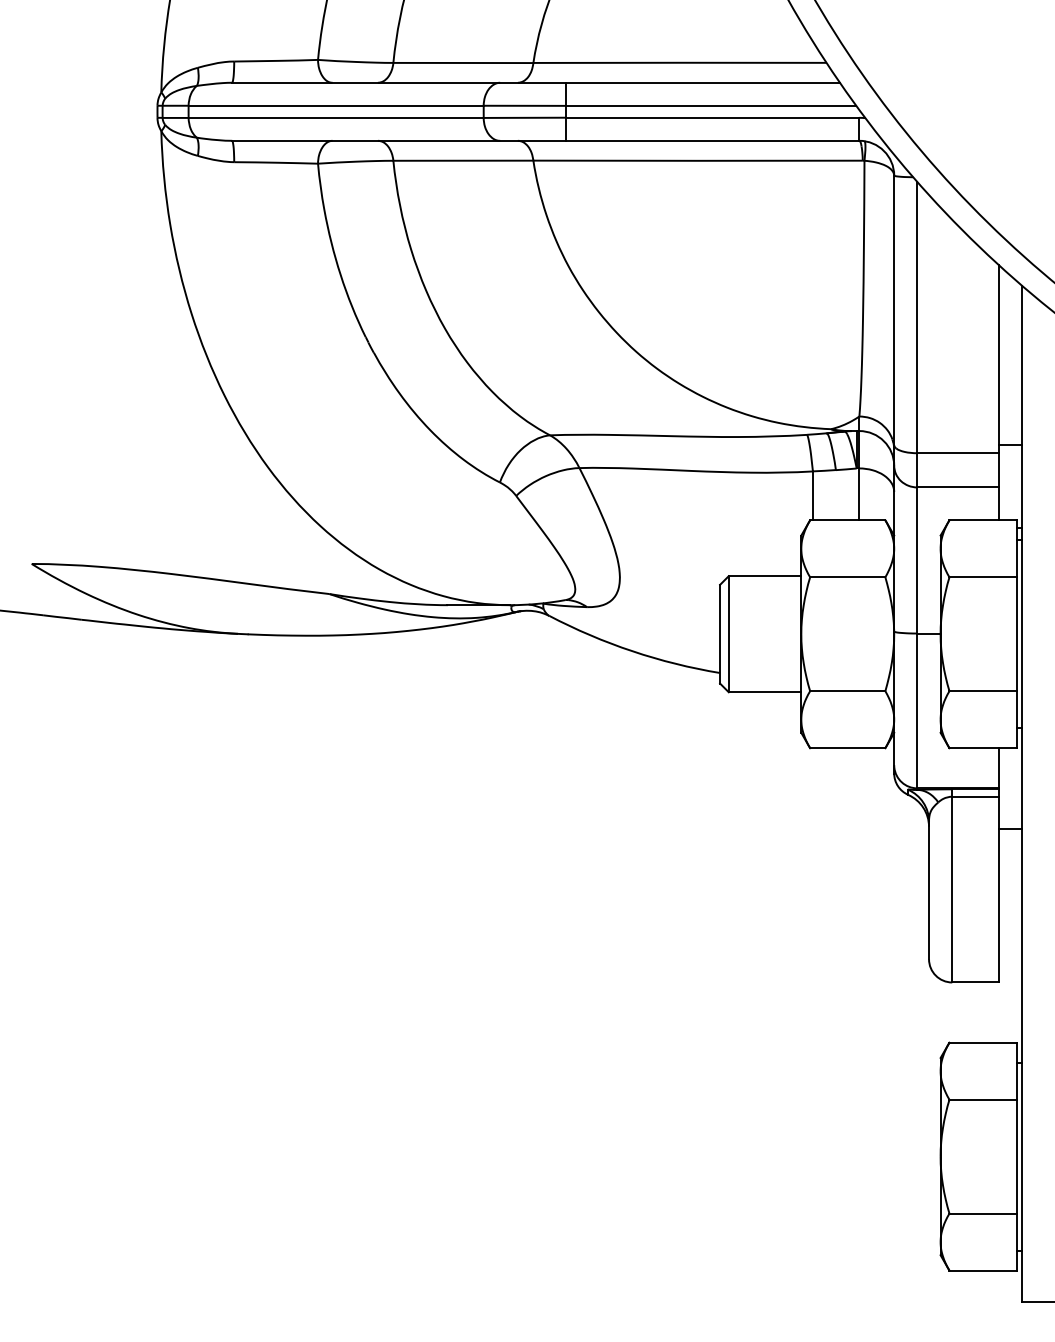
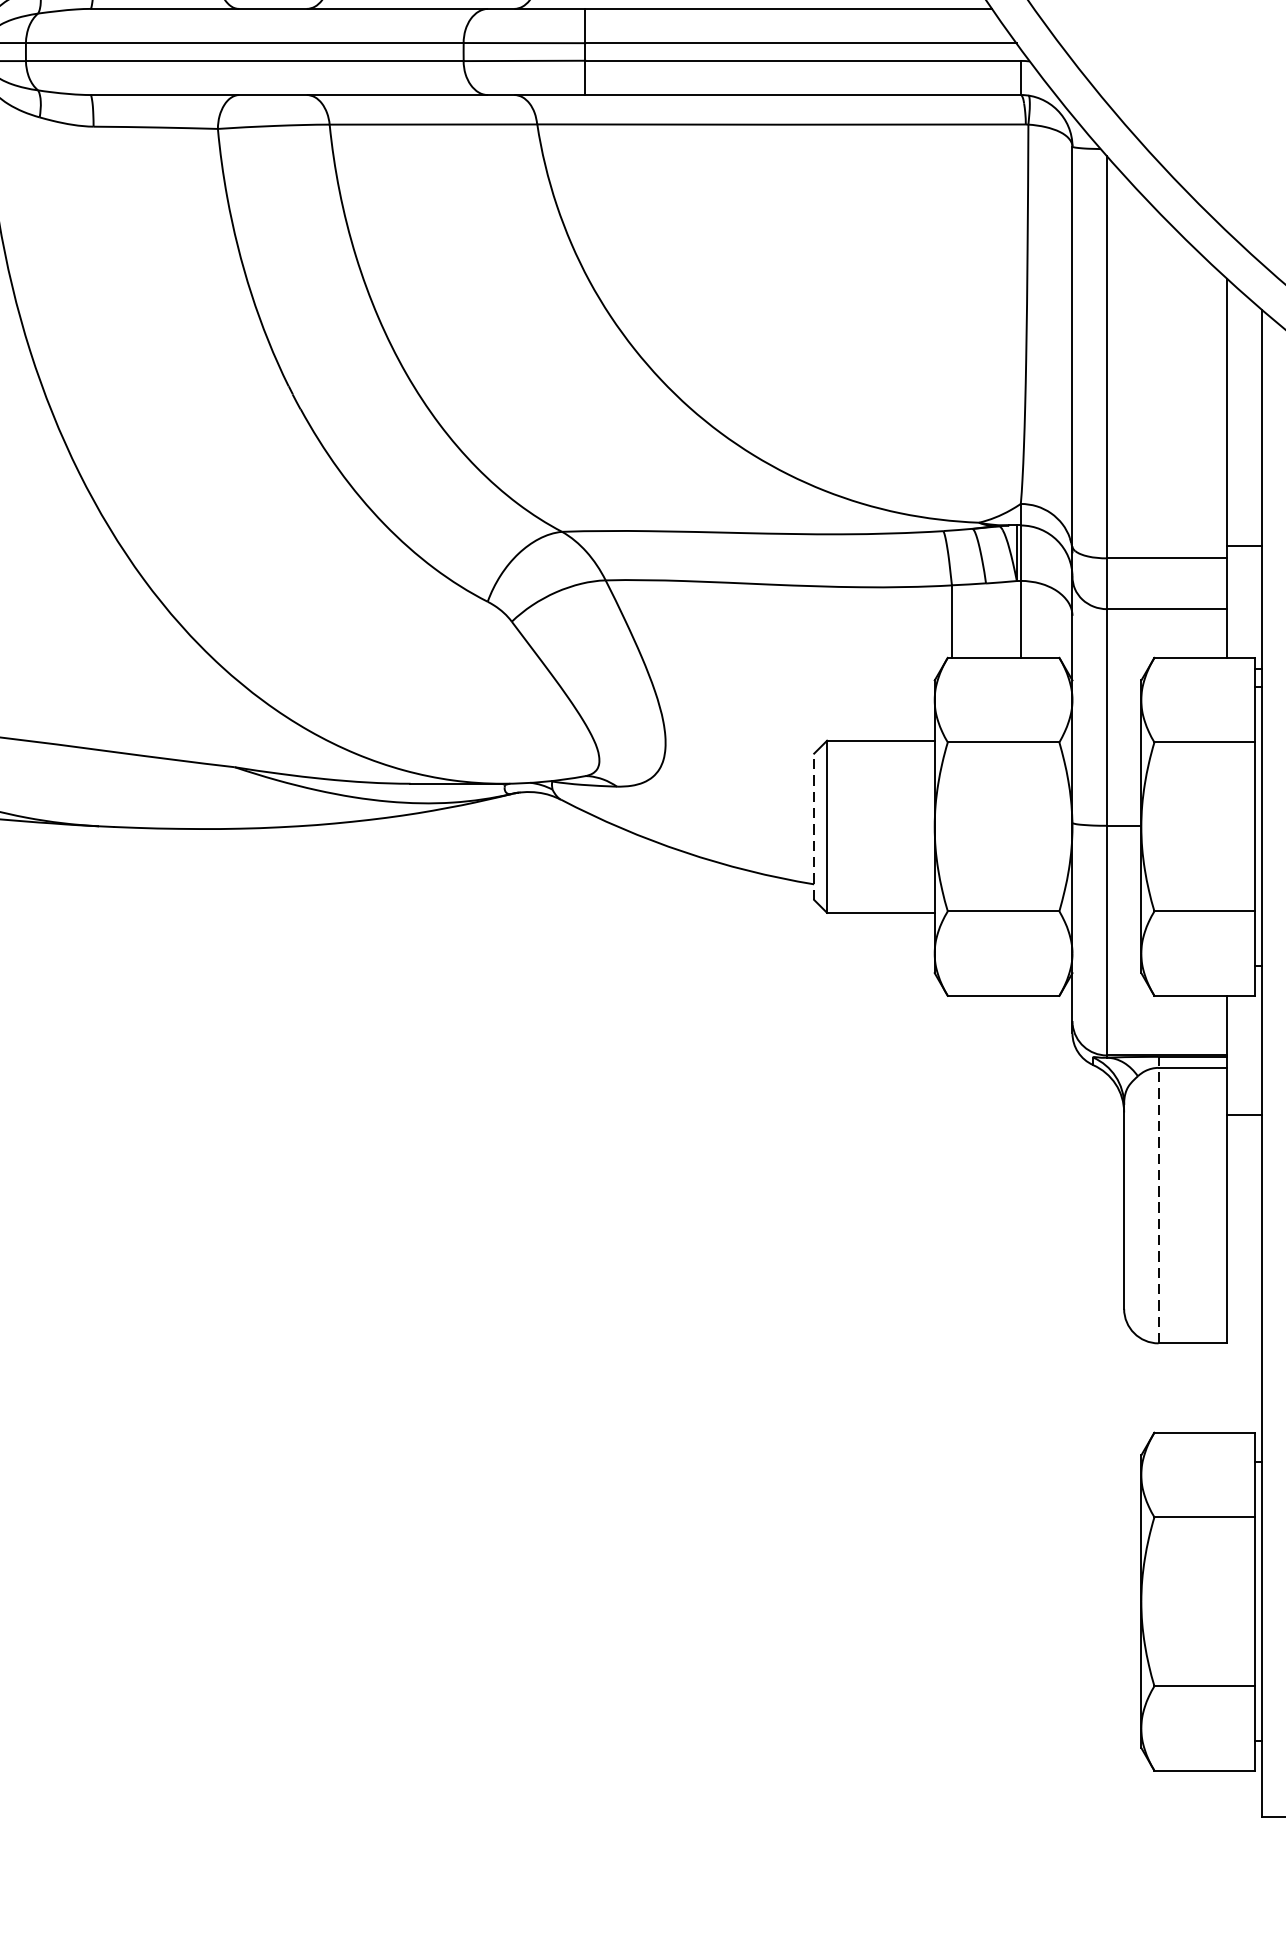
line: (720, 633) -> (814, 825), solid -> dashed
line: (952, 885) -> (1158, 1199), solid -> dashed

